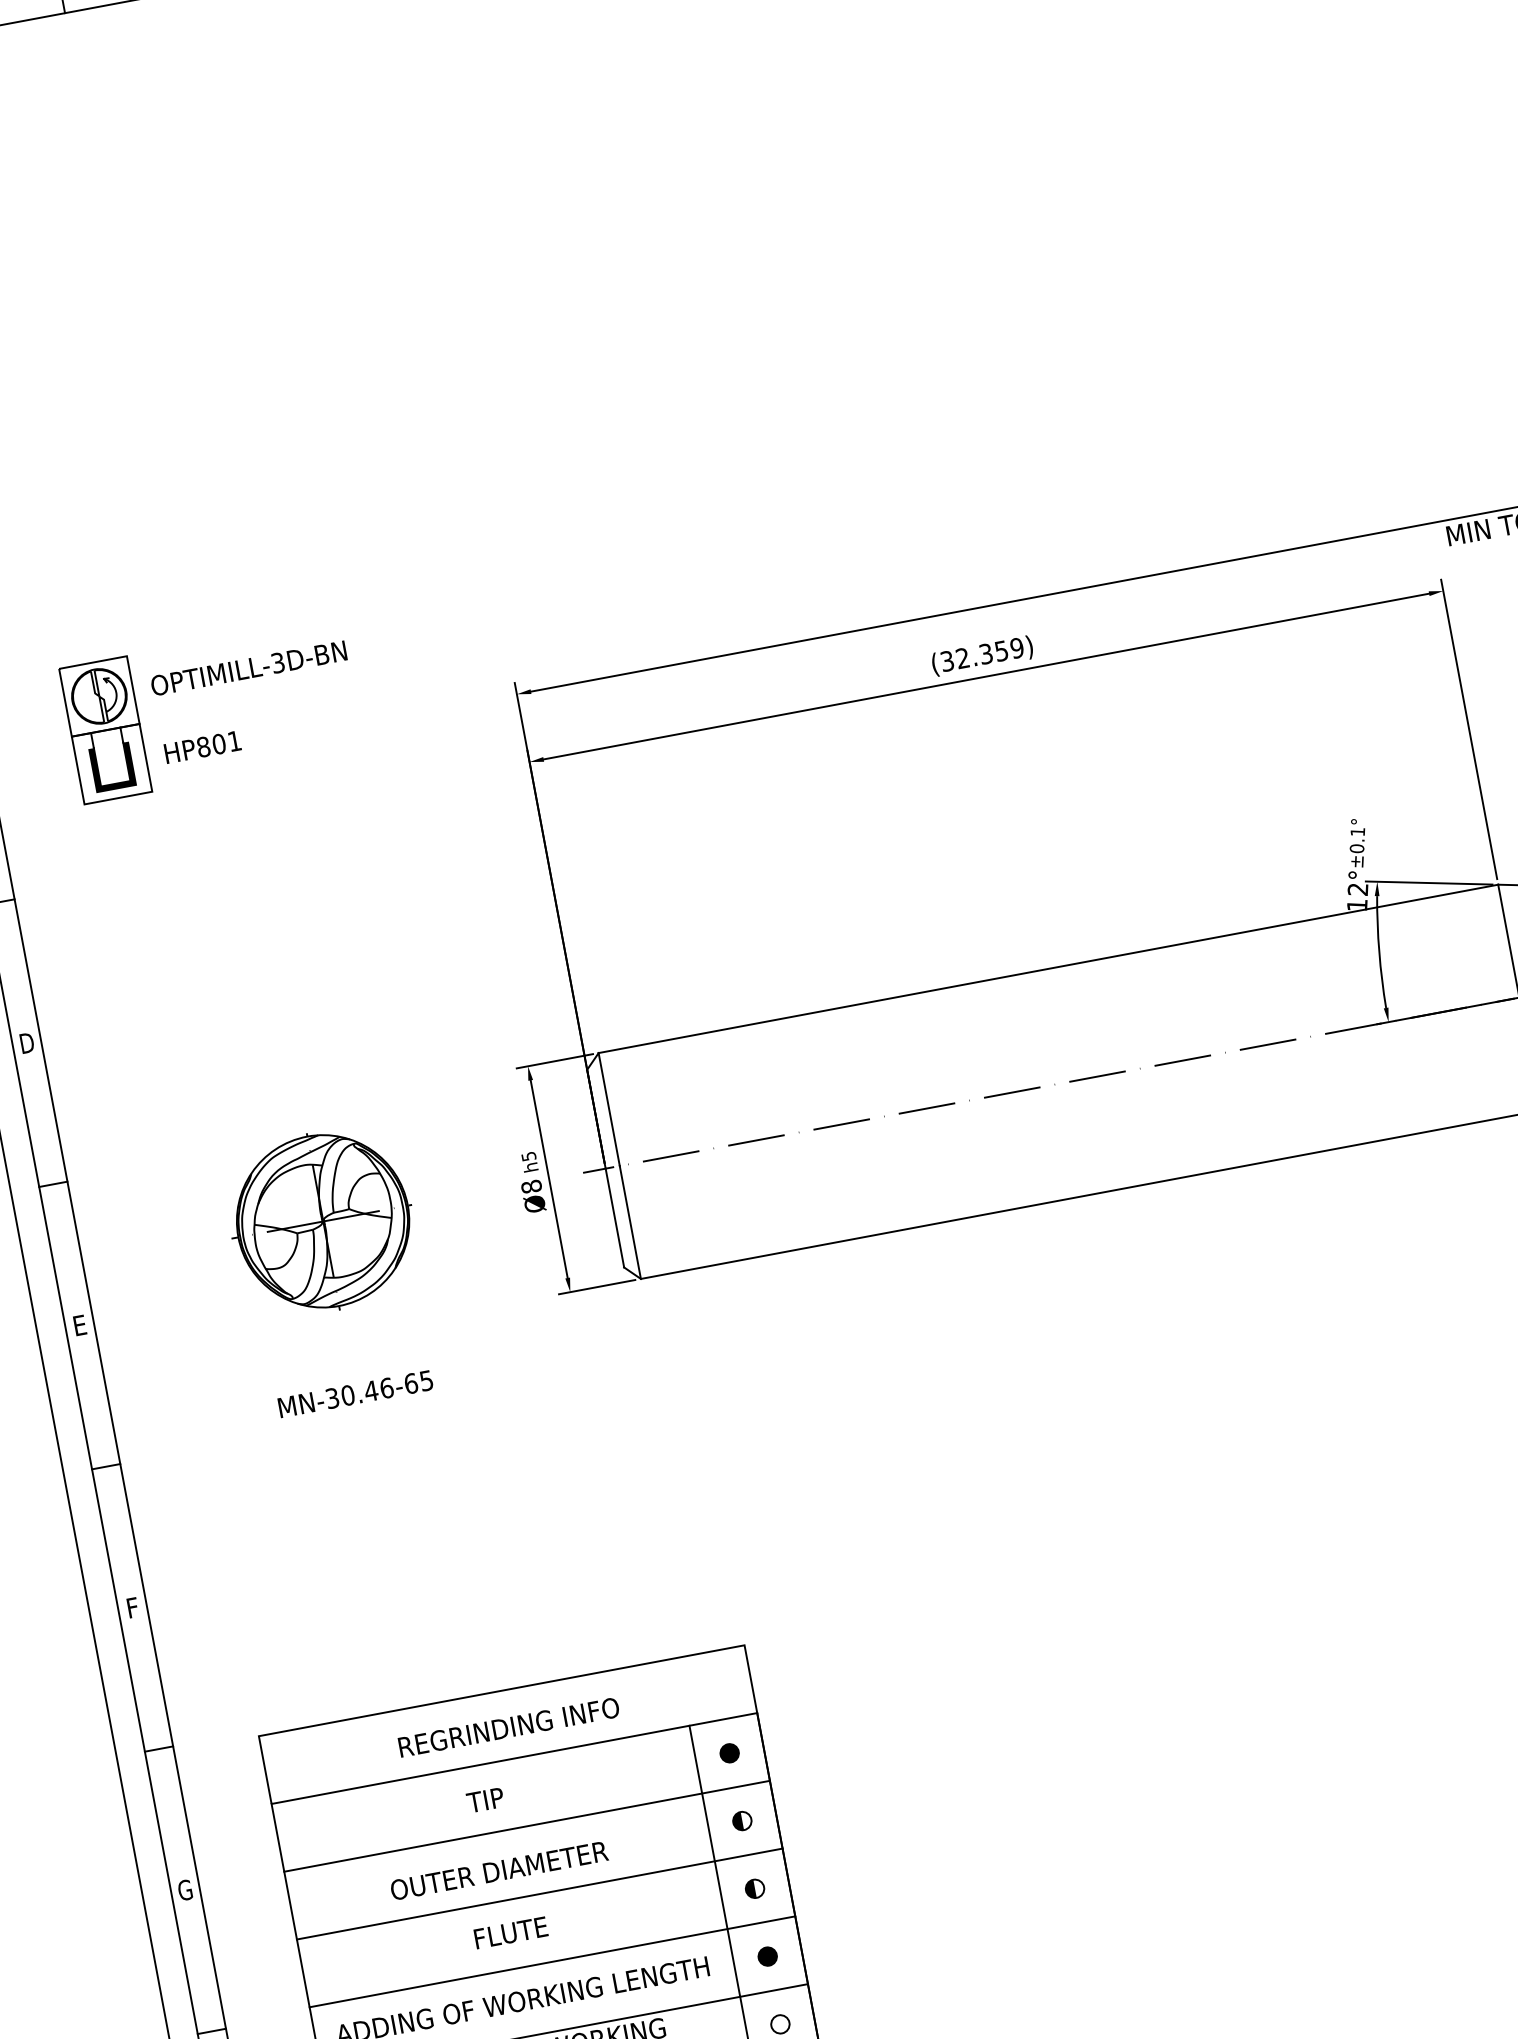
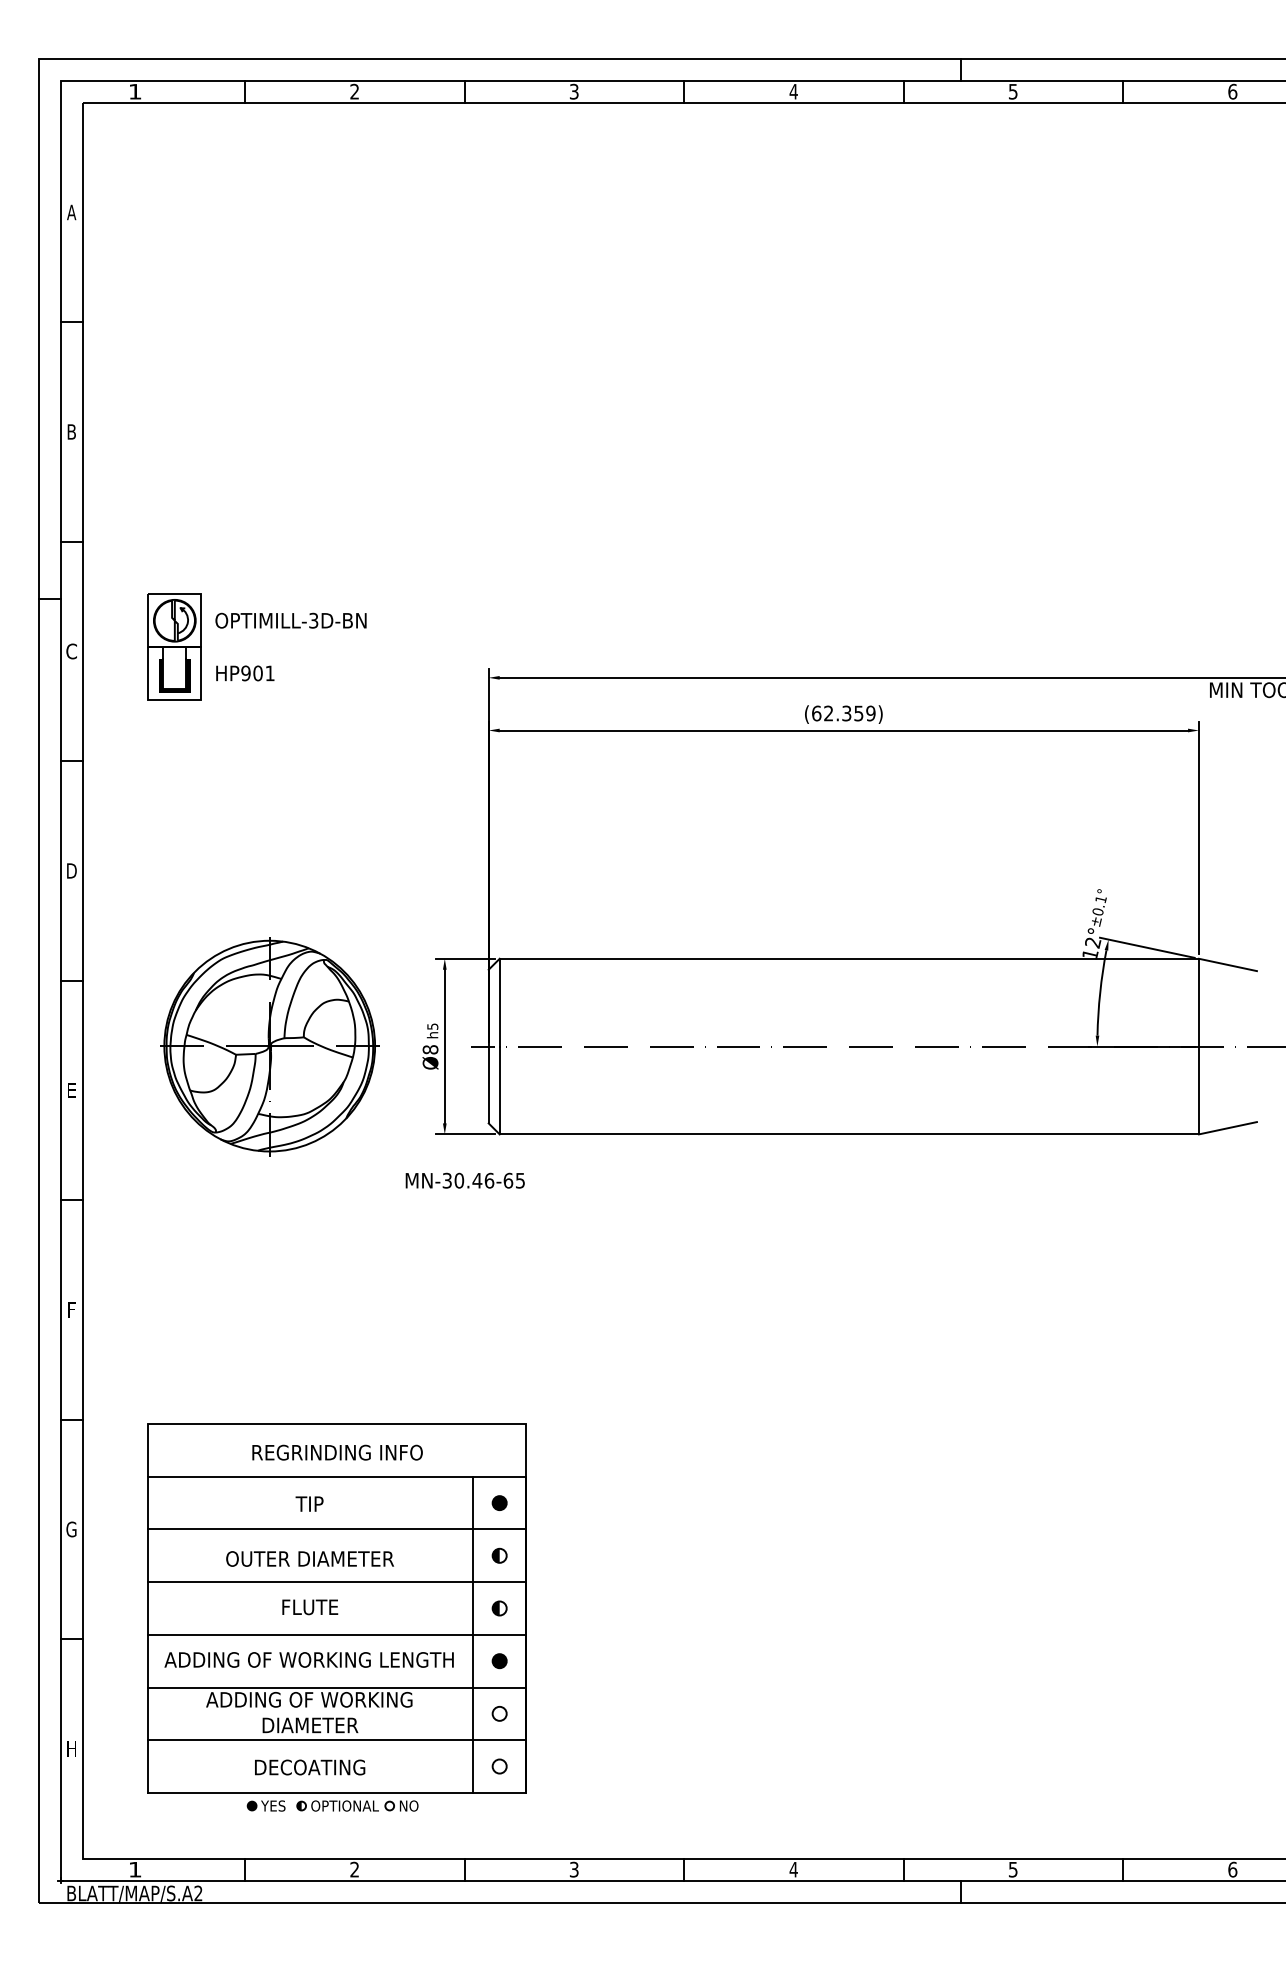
text: (947, 661) -> (816, 713), (32.359) -> (62.359)
text: (202, 747) -> (245, 673), HP801 -> HP901
part: (321, 1221) -> (267, 1046), size x1.6
text: (354, 1393) -> (464, 1180), moved

